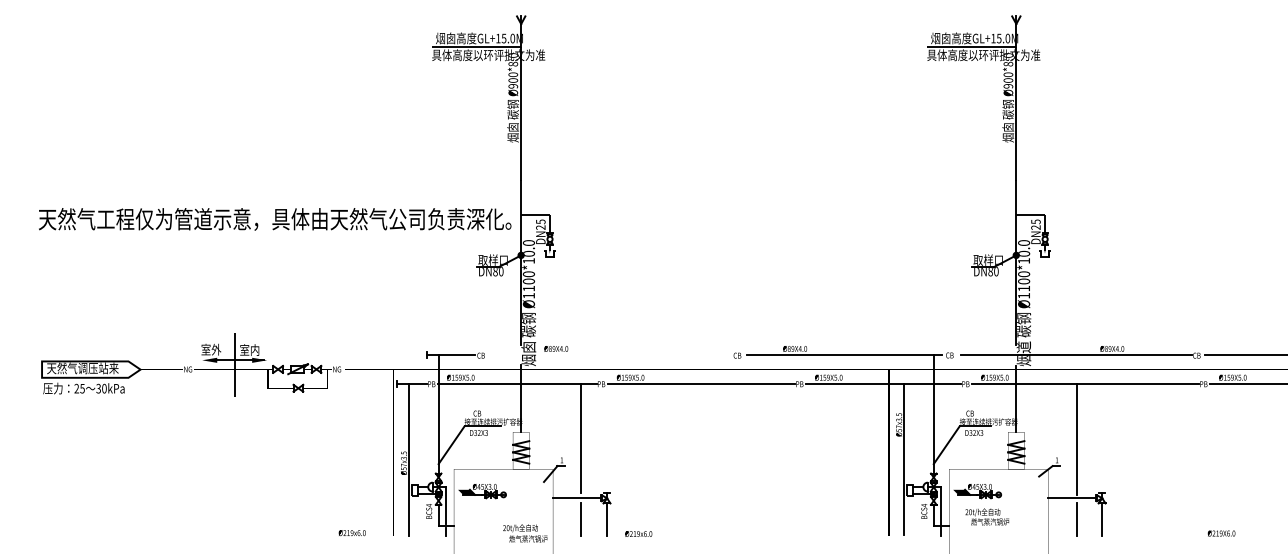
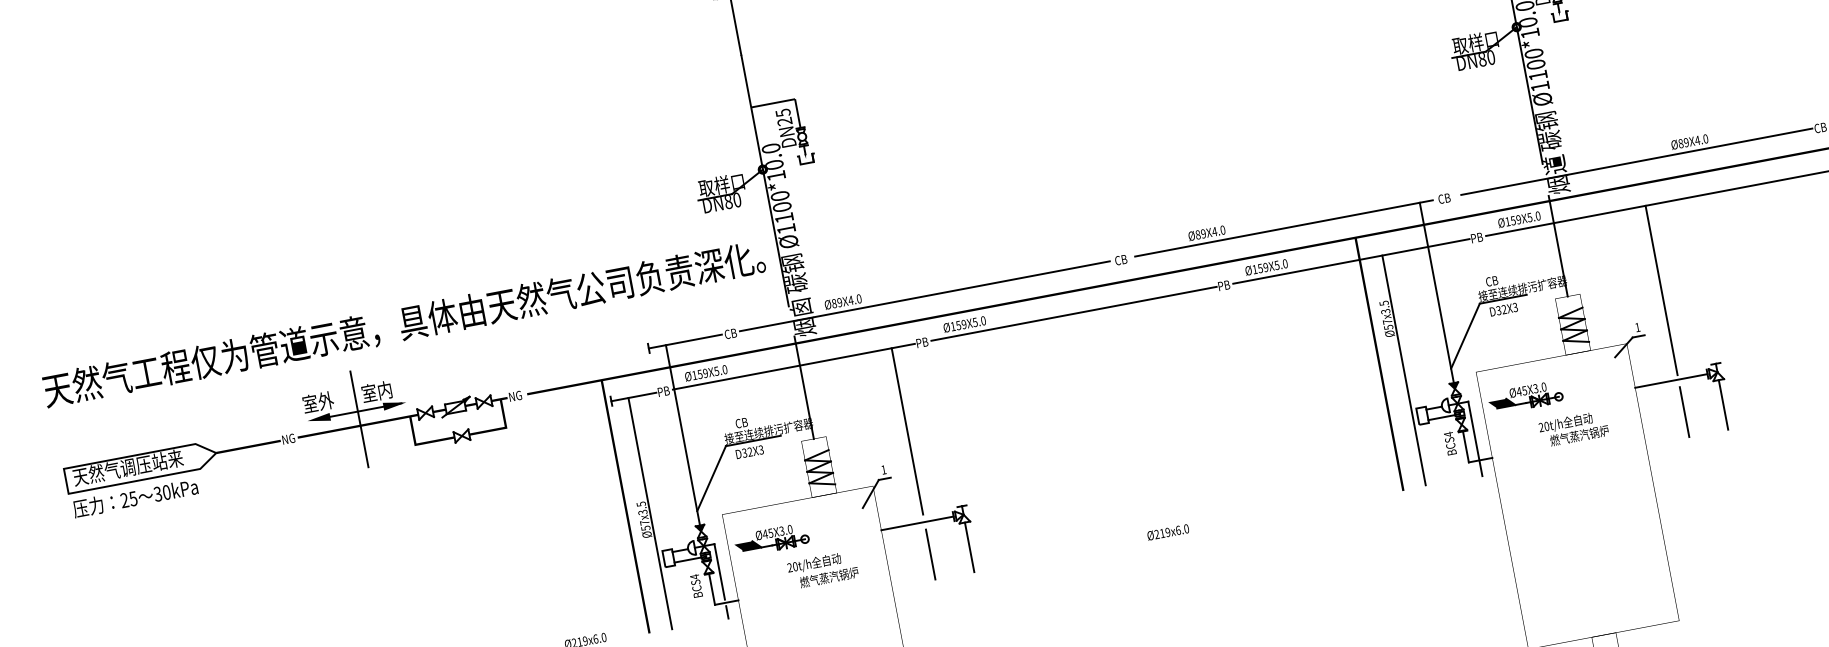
text: (275, 219) -> (404, 324), moved
line: (608, 355) -> (924, 296), added
text: (987, 516) -> (1573, 428), moved
text: (525, 533) -> (823, 569), moved
text: (638, 533) -> (1167, 531), moved

